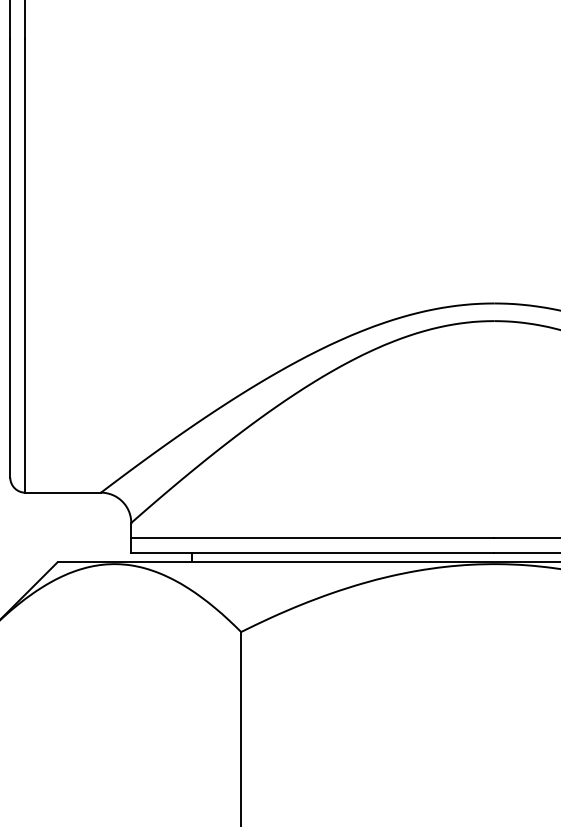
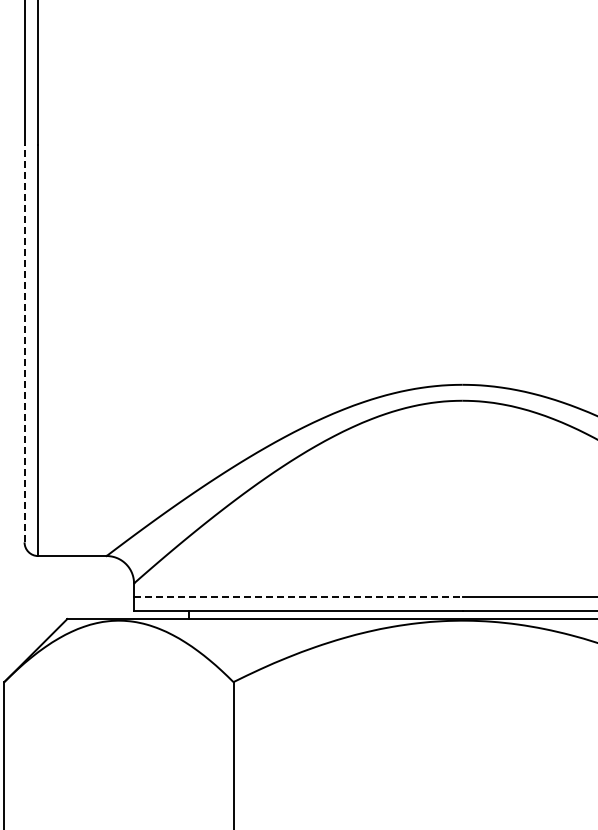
line: (10, 257) -> (24, 343), solid -> dashed
line: (313, 538) -> (298, 597), solid -> dashed

